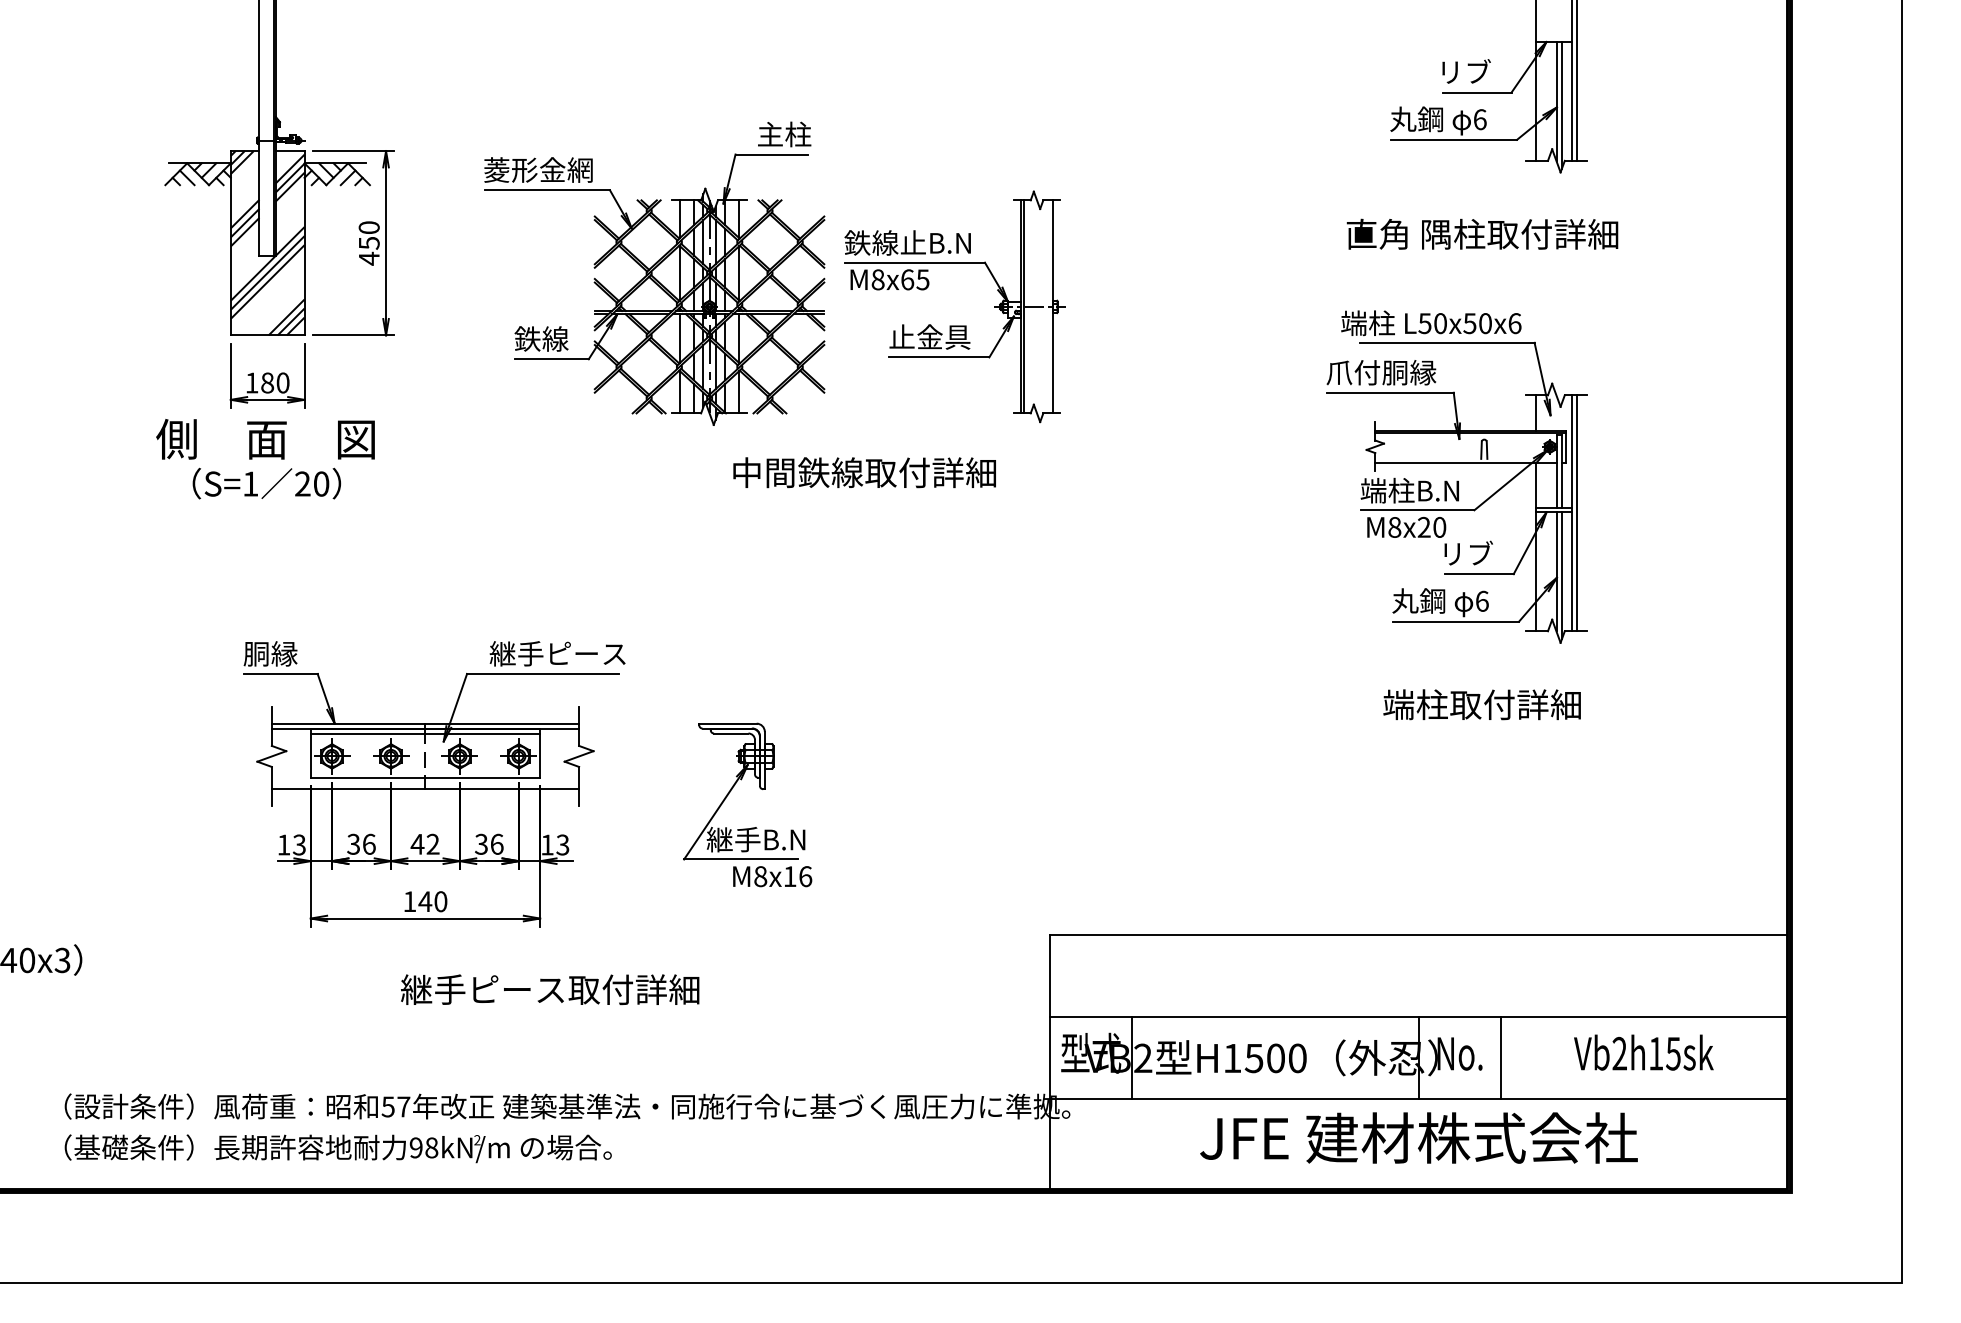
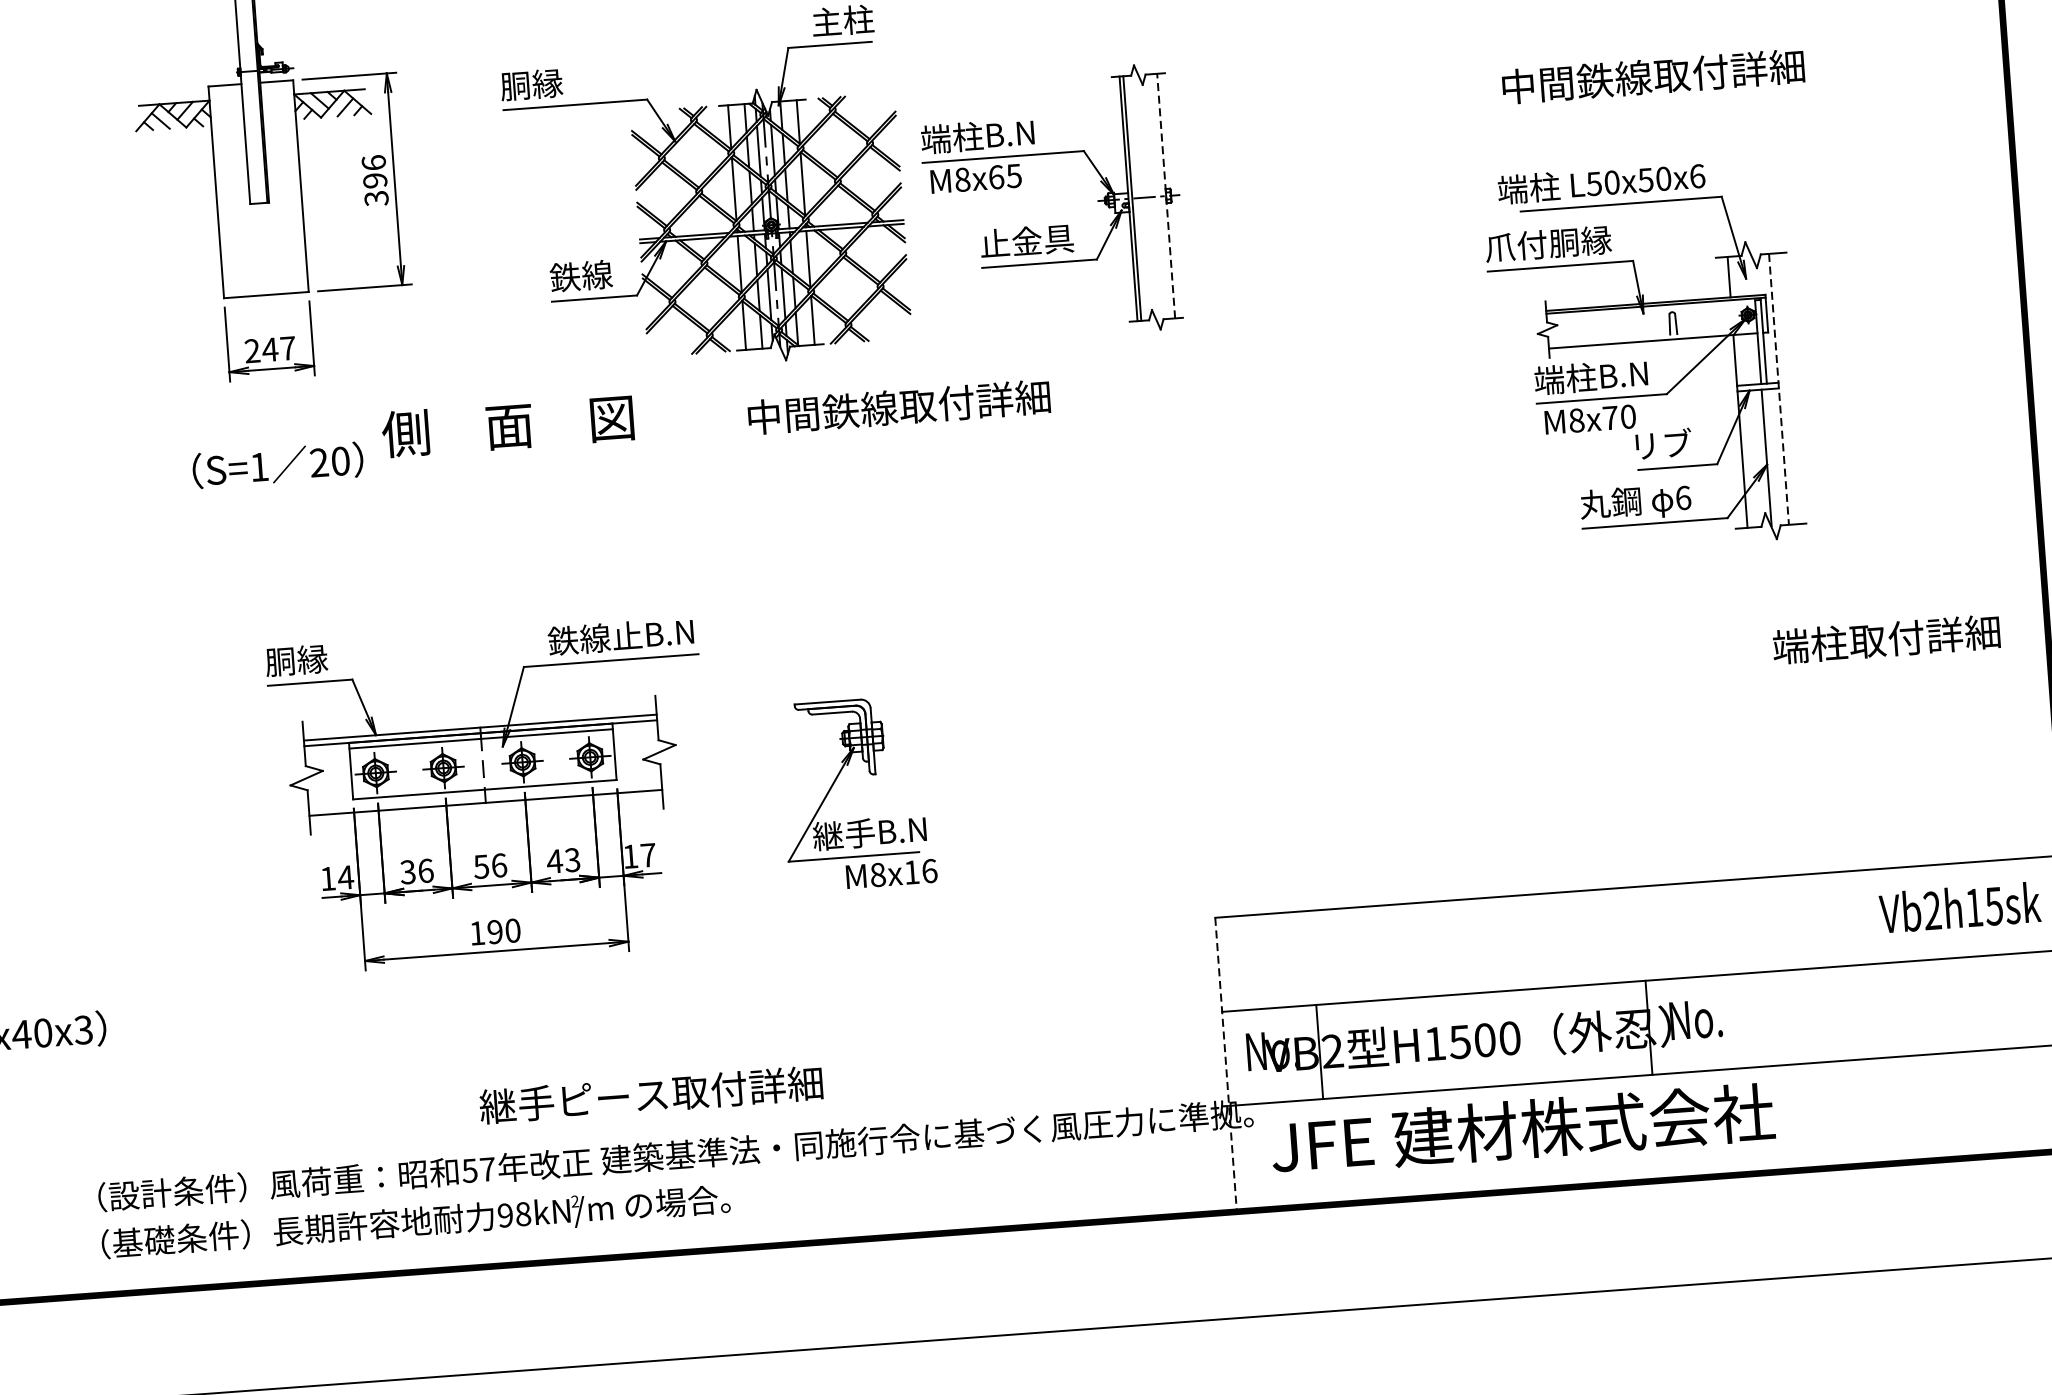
text: (537, 169) -> (562, 81), 菱形金網 -> 胴縁
text: (1482, 233) -> (1652, 75), 直角 隅柱取付詳細 -> 中間鉄線取付詳細
text: (907, 242) -> (993, 134), 鉄線止B.N -> 端柱B.N
hatch: (267, 243) -> (258, 189), removed
text: (368, 243) -> (374, 181), 450 -> 396
line: (1053, 306) -> (1166, 195), solid -> dashed
text: (267, 382) -> (270, 349), 180 -> 247
text: (265, 439) -> (507, 426), moved
text: (864, 472) -> (898, 406), moved
line: (1571, 513) -> (1778, 389), solid -> dashed
line: (1576, 513) -> (1784, 389), removed
text: (1423, 526) -> (1609, 417), M8x20 -> M8x70
line: (1561, 575) -> (1772, 461), removed
text: (557, 653) -> (625, 635), 継手ピース -> 鉄線止B.N
text: (1481, 704) -> (1885, 639), moved
text: (424, 843) -> (489, 865), 42 -> 56
text: (488, 843) -> (562, 859), 36 -> 43
text: (299, 844) -> (345, 876), 13 -> 14
text: (562, 844) -> (647, 854), 13 -> 17
text: (425, 901) -> (495, 931), 140 -> 190
text: (550, 989) -> (651, 1094), moved
text: (1091, 1052) -> (1272, 1049), 型式 -> No.
text: (1643, 1052) -> (1959, 907), moved
line: (1500, 1058) -> (1742, 1021), removed
line: (1050, 1062) -> (1226, 1063), solid -> dashed
text: (1418, 1137) -> (1522, 1128), moved

